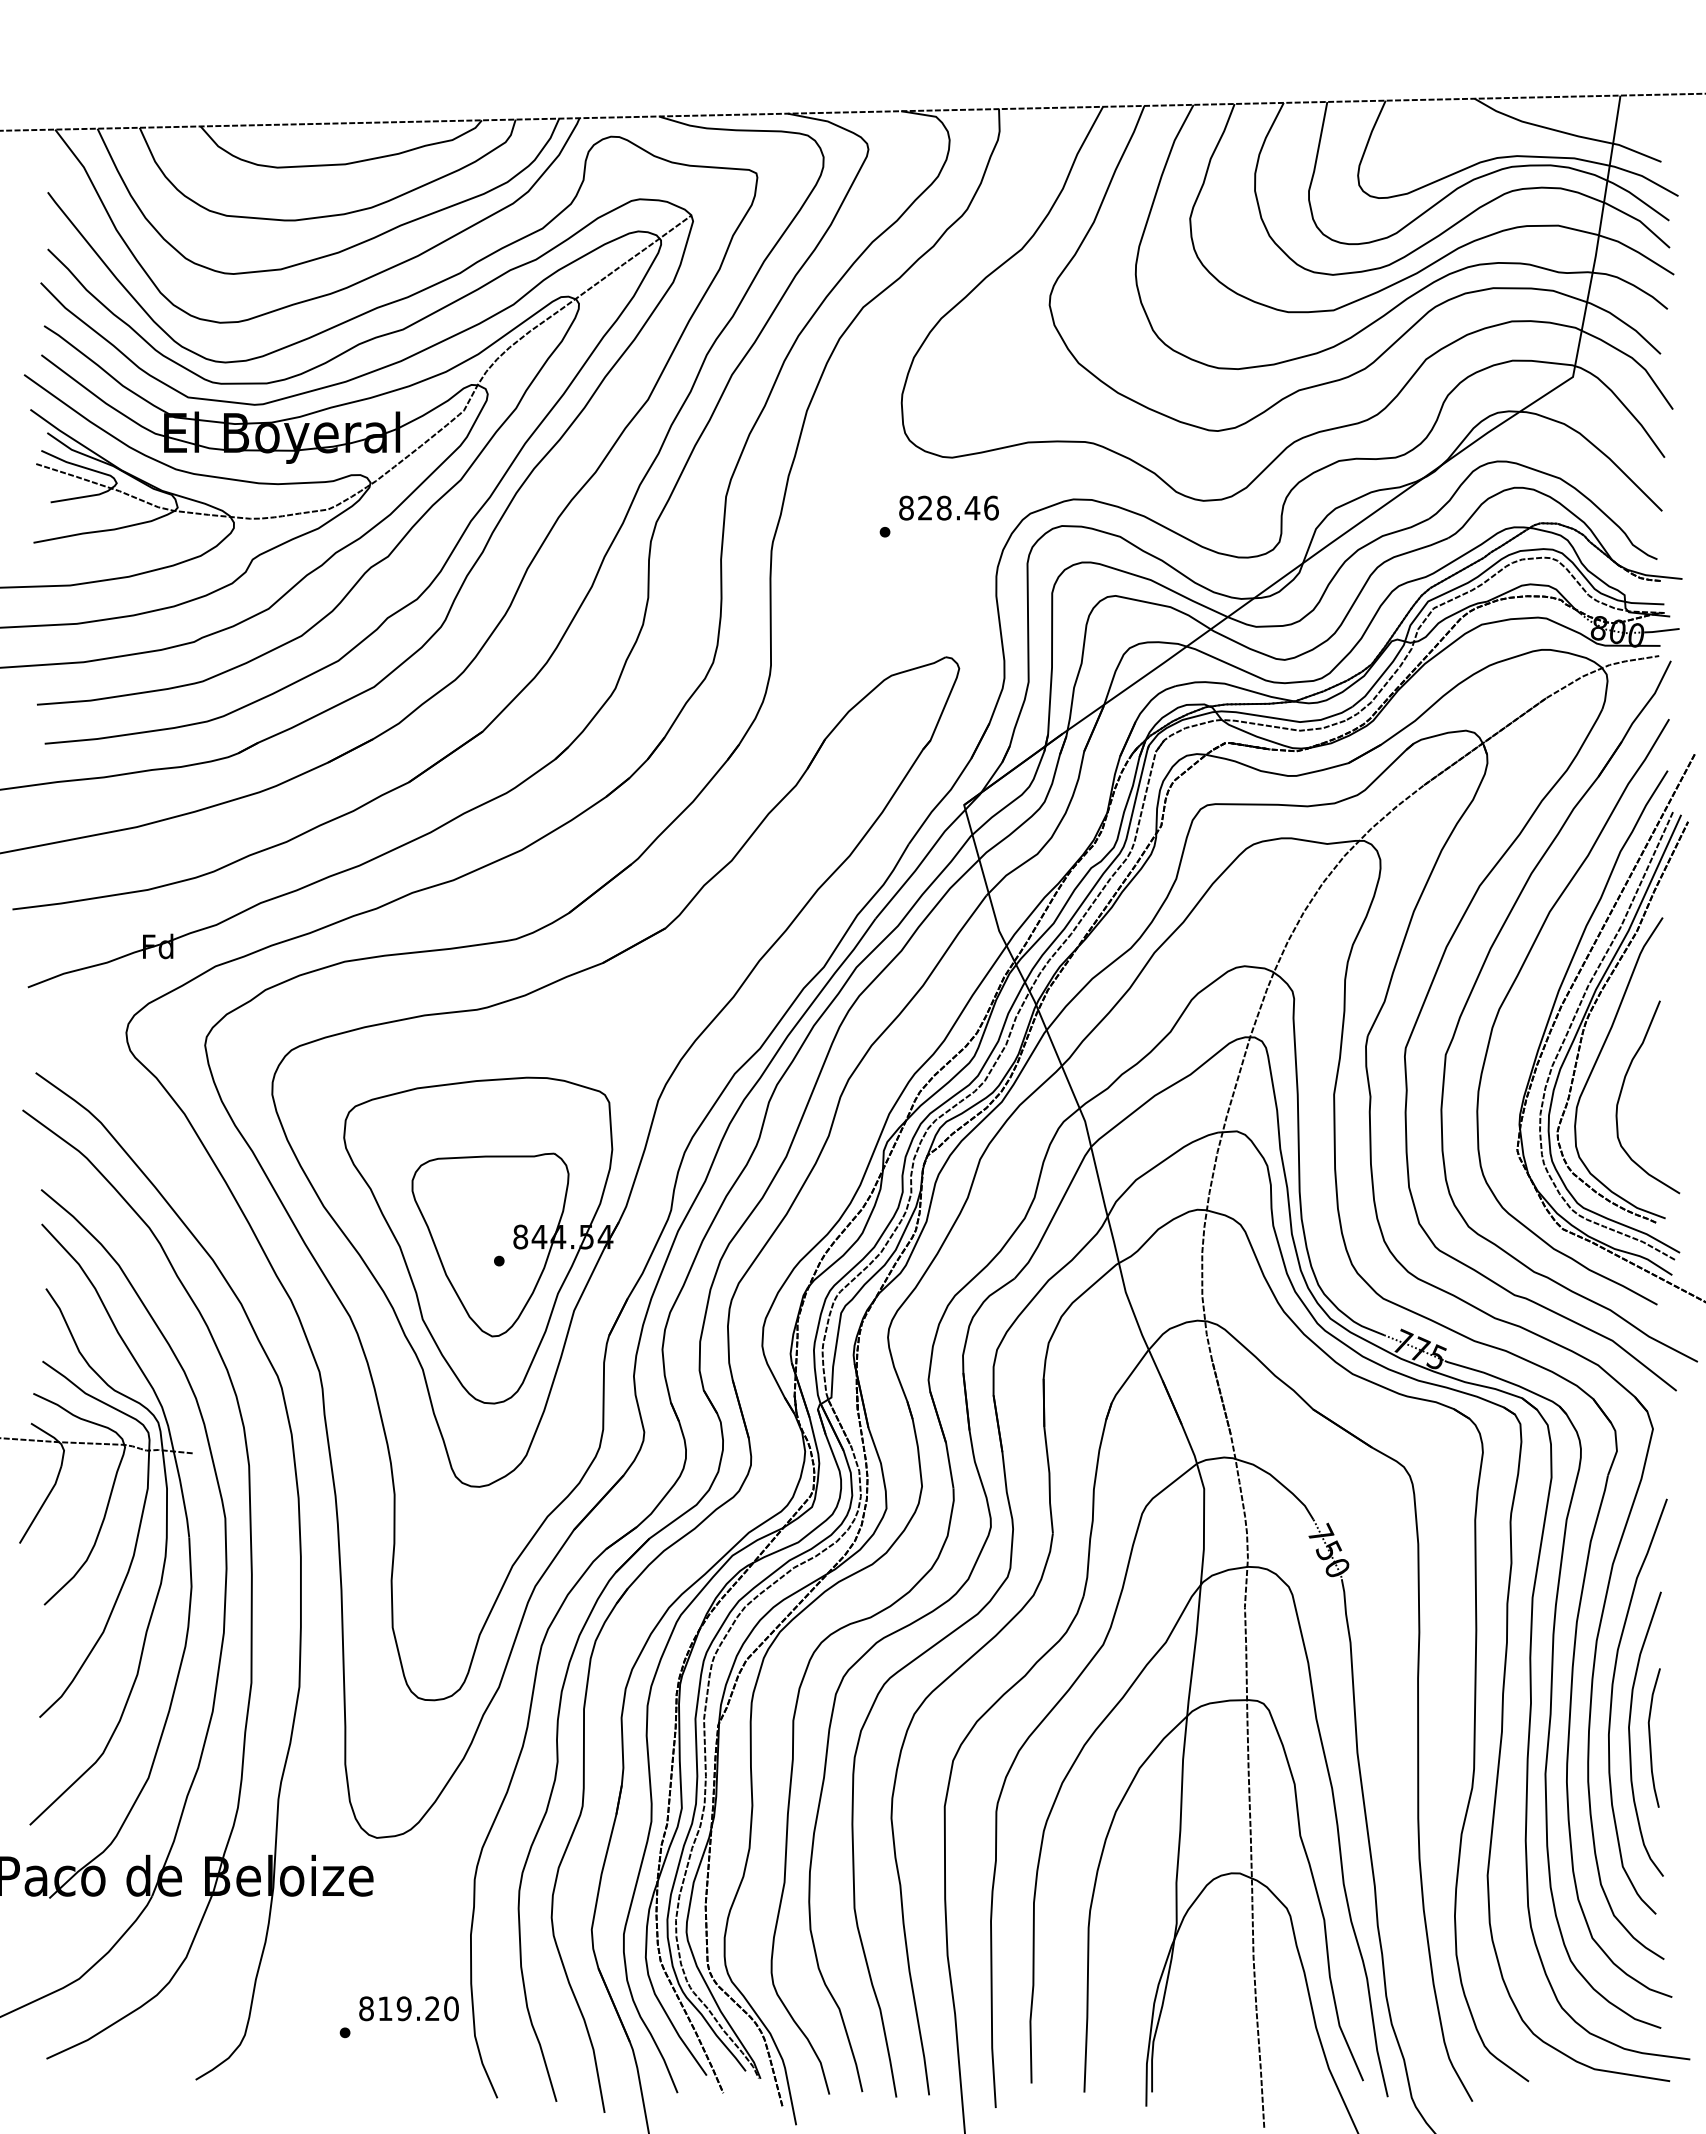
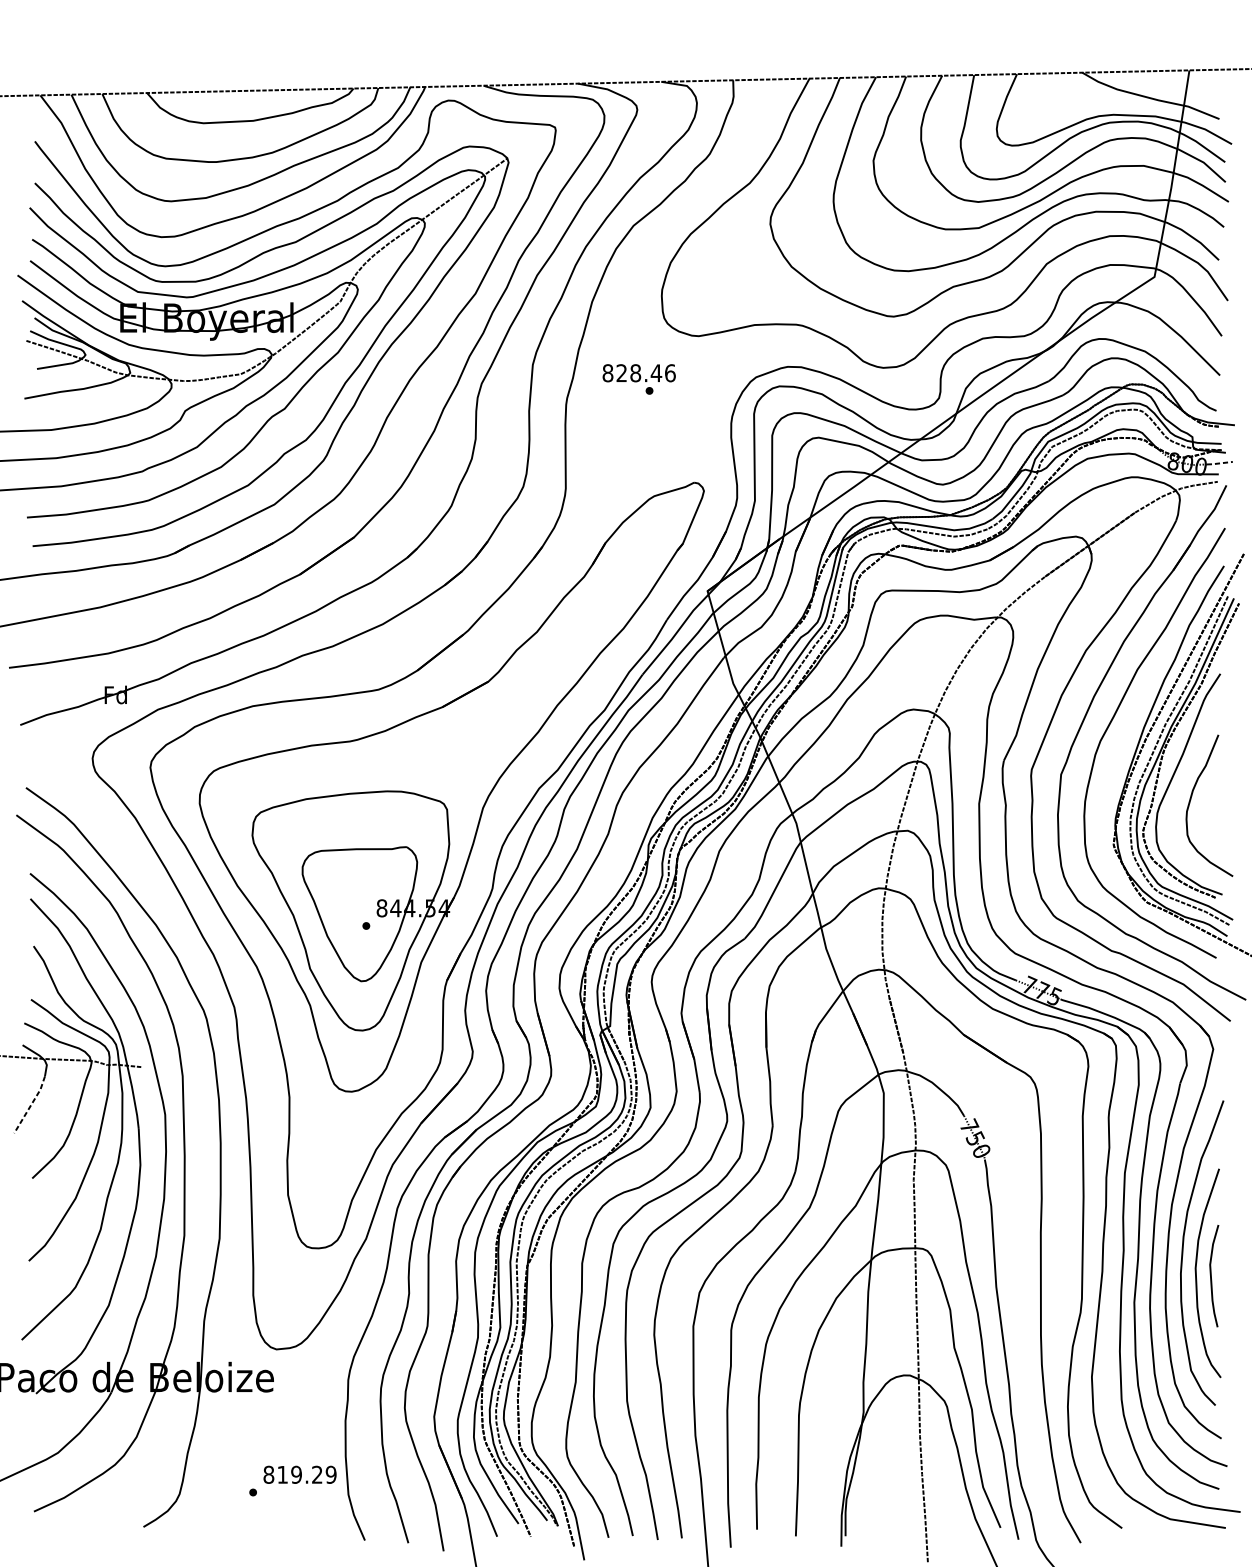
text: (948, 507) -> (638, 372), moved
line: (1662, 630) -> (1220, 463), solid -> dashed
line: (42, 1505) -> (31, 1105), solid -> dashed
text: (451, 2008) -> (331, 1474), 819.20 -> 819.29

